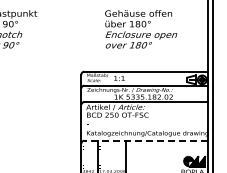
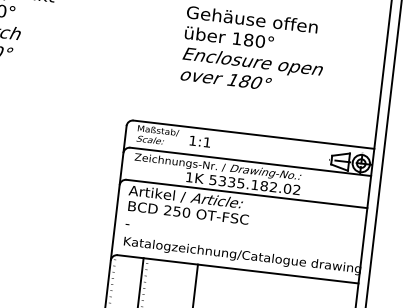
line: (146, 140) -> (238, 268), dashed -> solid

